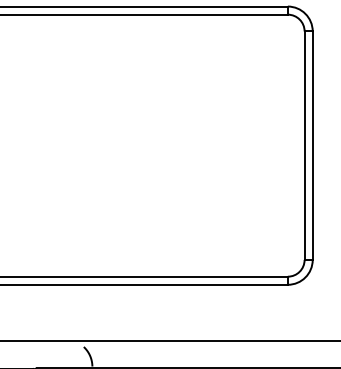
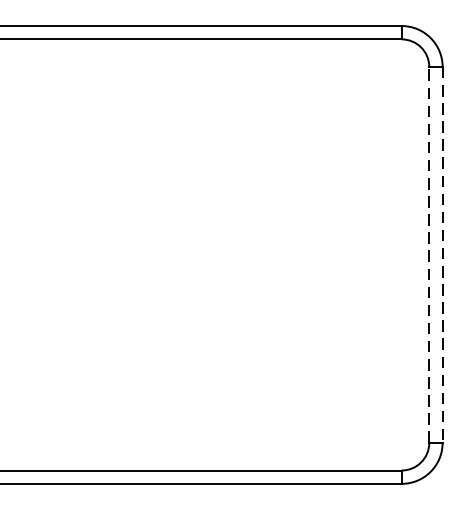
line: (304, 145) -> (429, 254), solid -> dashed
line: (312, 146) -> (442, 256), solid -> dashed

